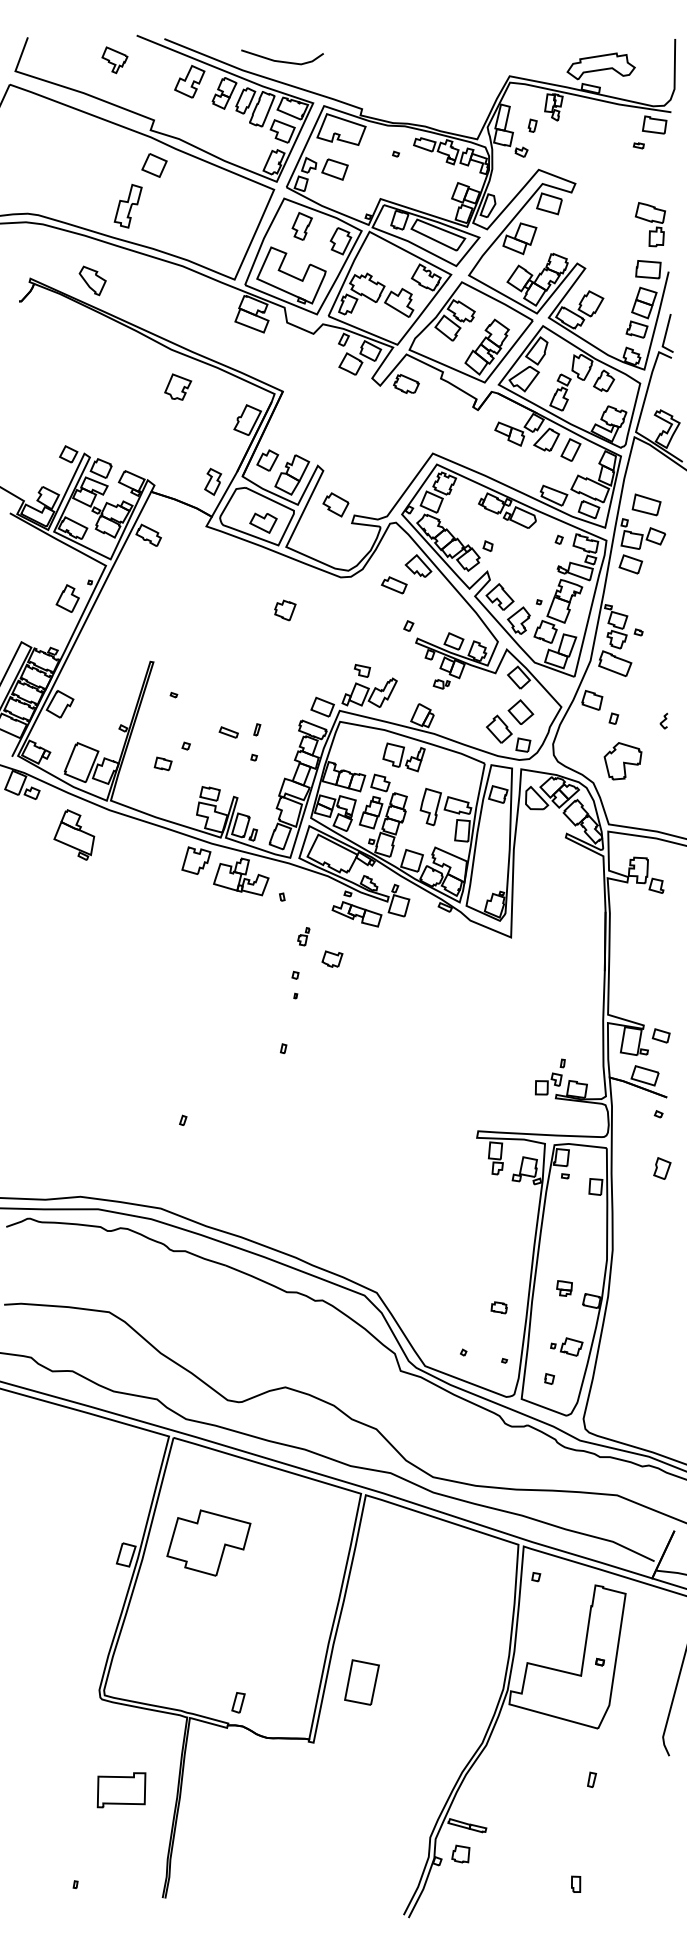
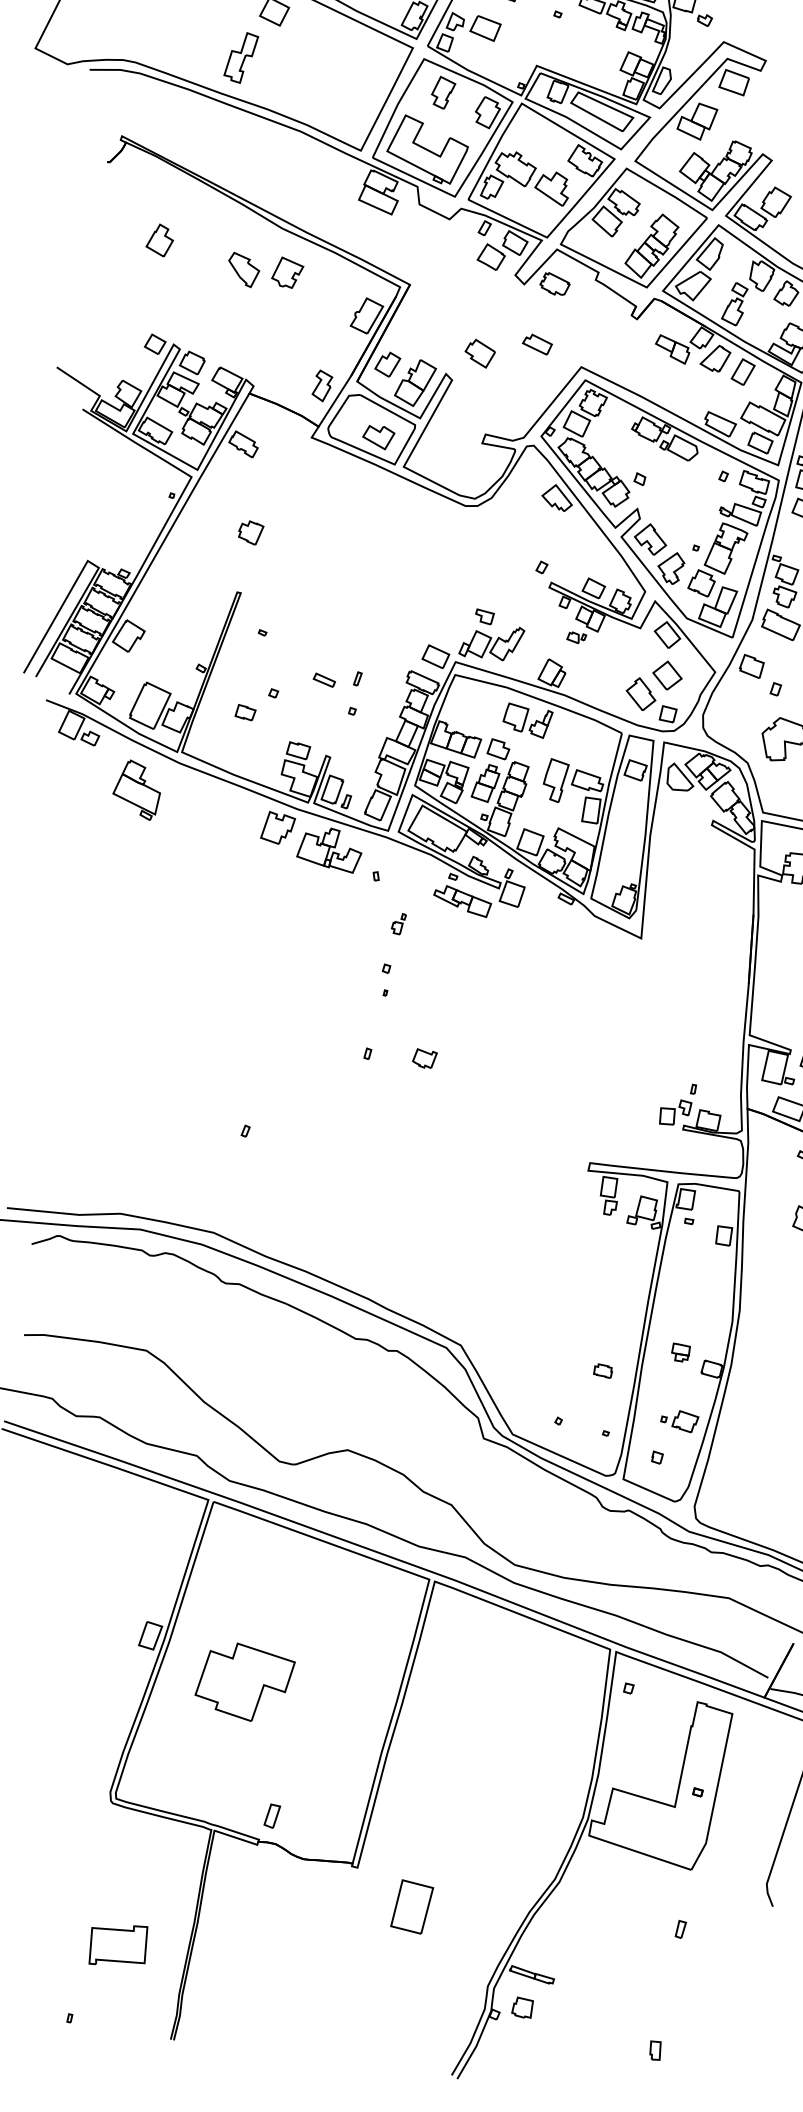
part: (92, 280) -> (243, 269), moved
part: (335, 504) -> (479, 353), moved
part: (393, 585) -> (536, 344), moved
part: (67, 598) -> (159, 240), moved
part: (285, 610) -> (251, 532), moved
part: (332, 958) -> (424, 1057), moved
part: (208, 1542) -> (244, 1681), moved
part: (361, 1682) -> (411, 1906), moved
part: (121, 1790) -> (118, 1945), moved

